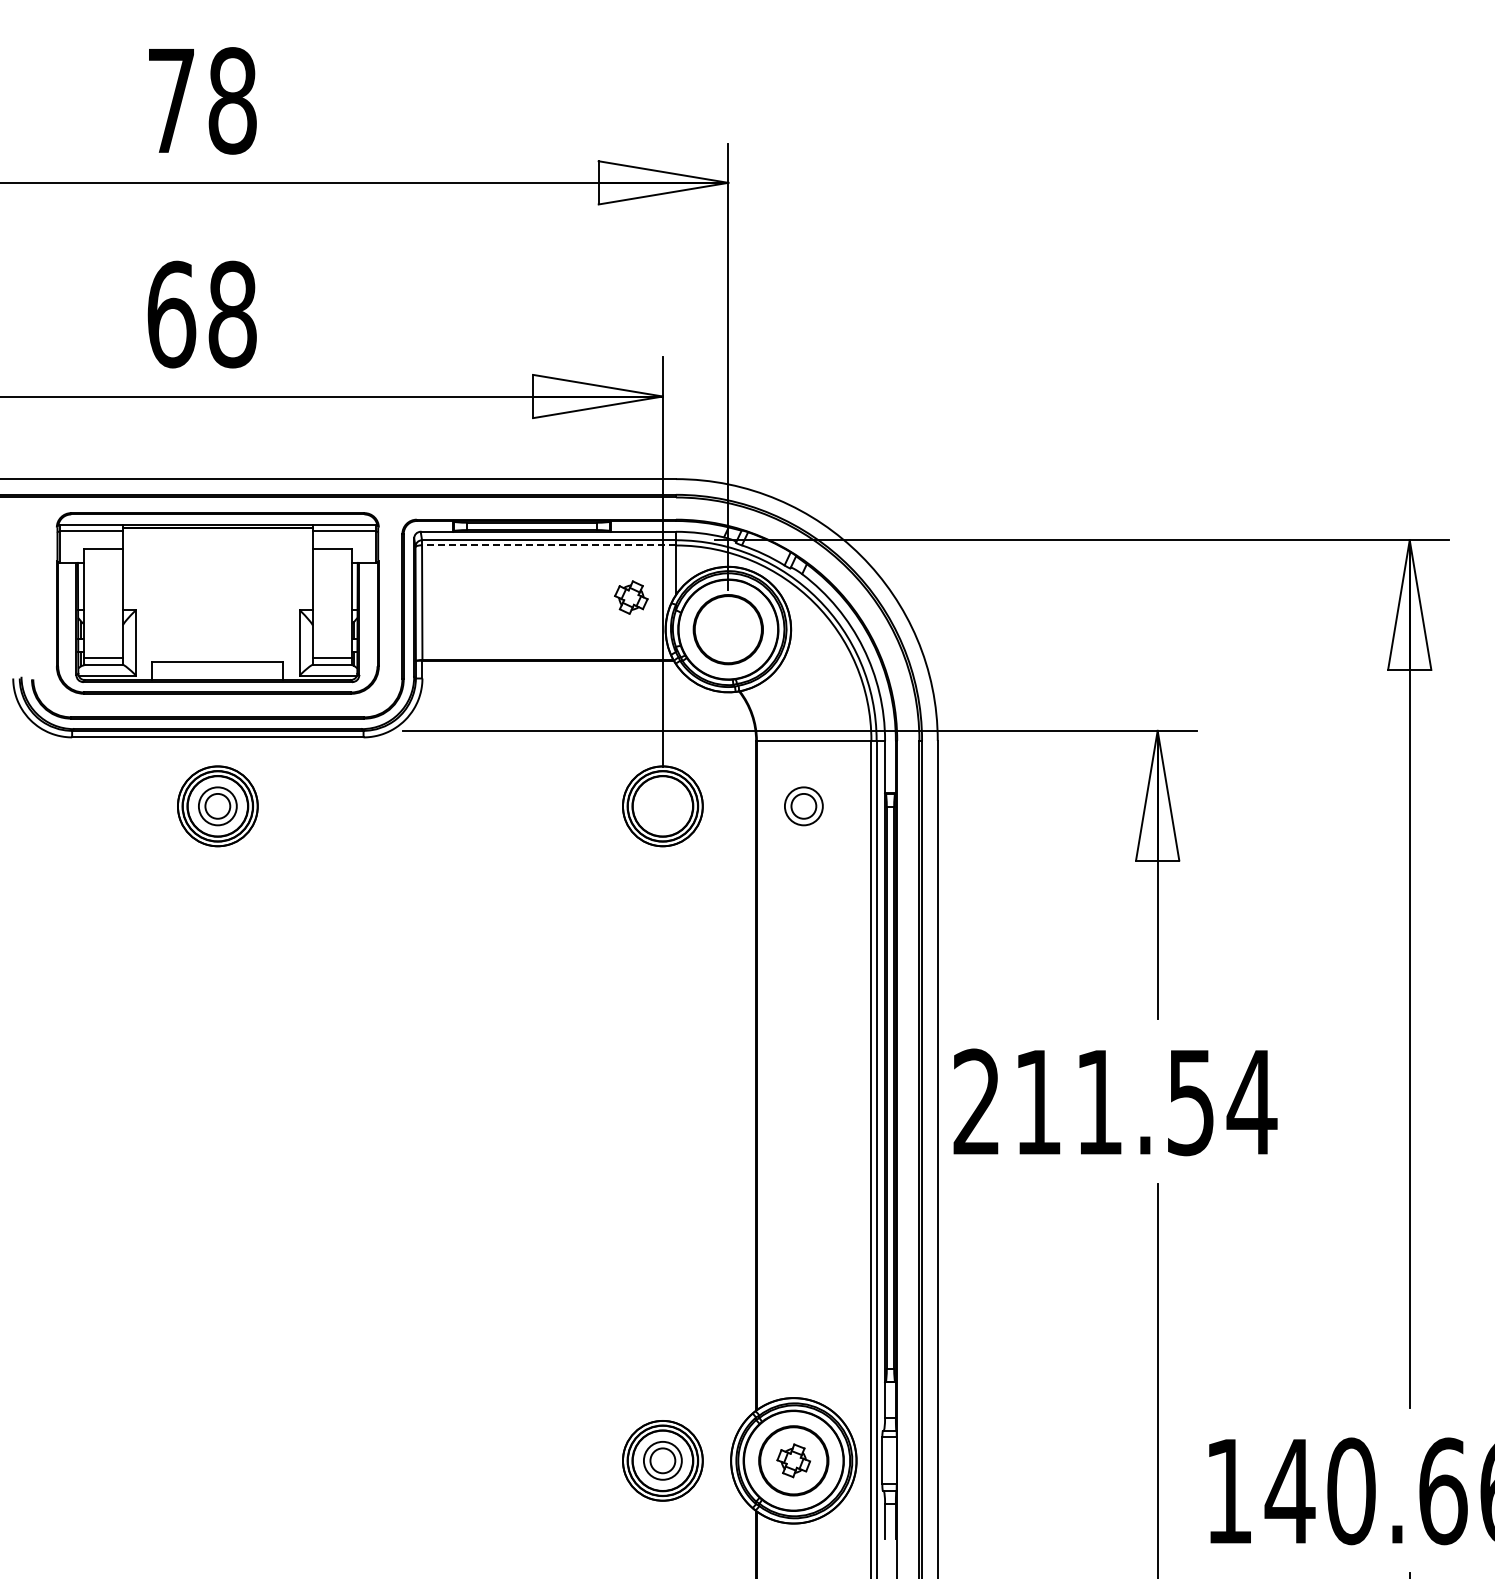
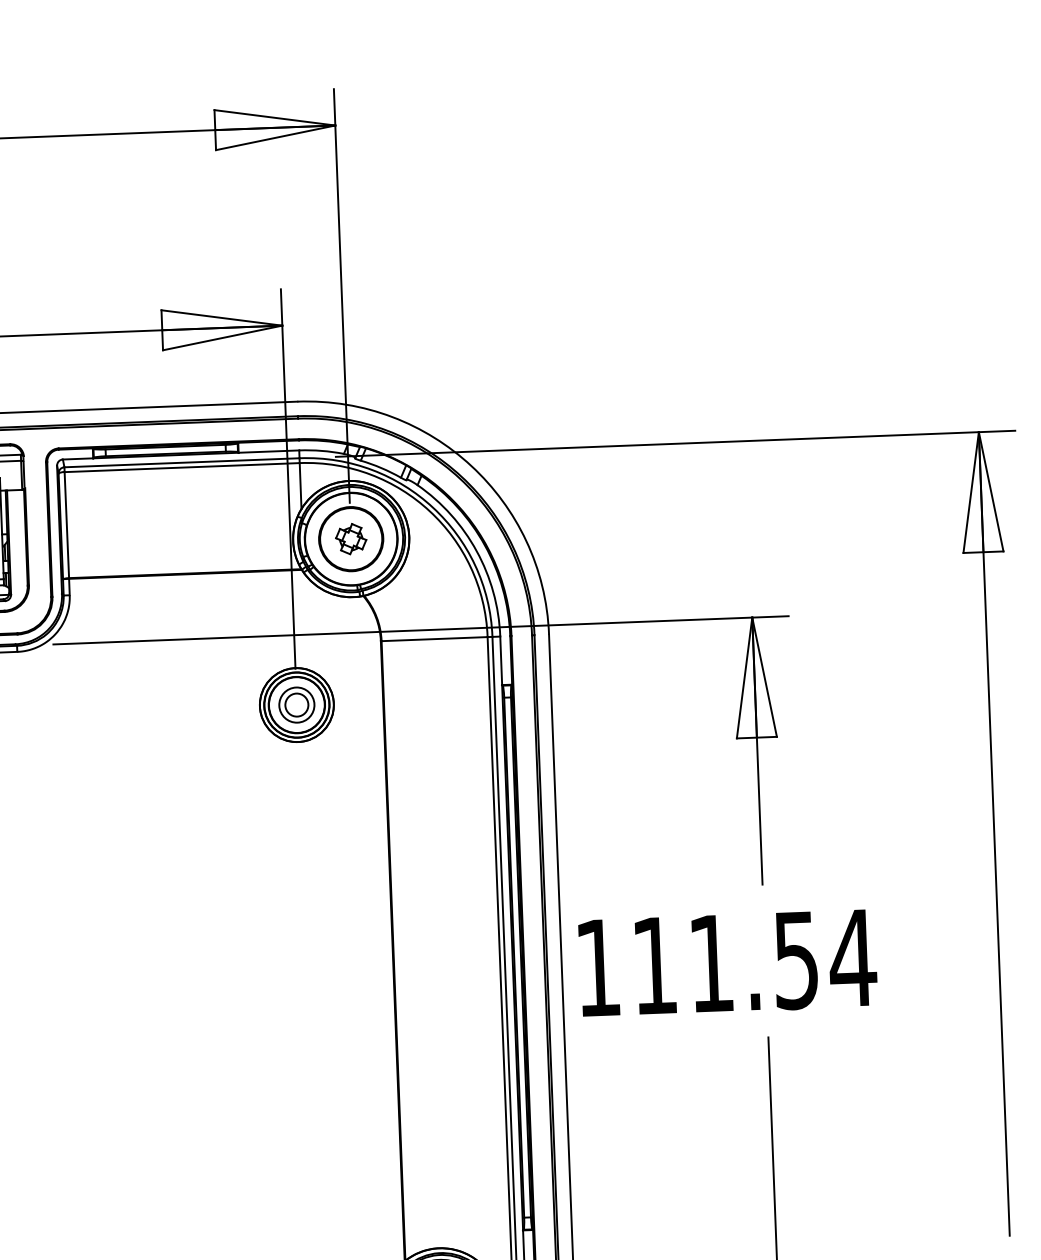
line: (549, 545) -> (182, 467), dashed -> solid
part: (631, 597) -> (351, 539), moved
part: (803, 806) -> (296, 705), moved
text: (975, 1101) -> (596, 967), 211.54 -> 111.54

